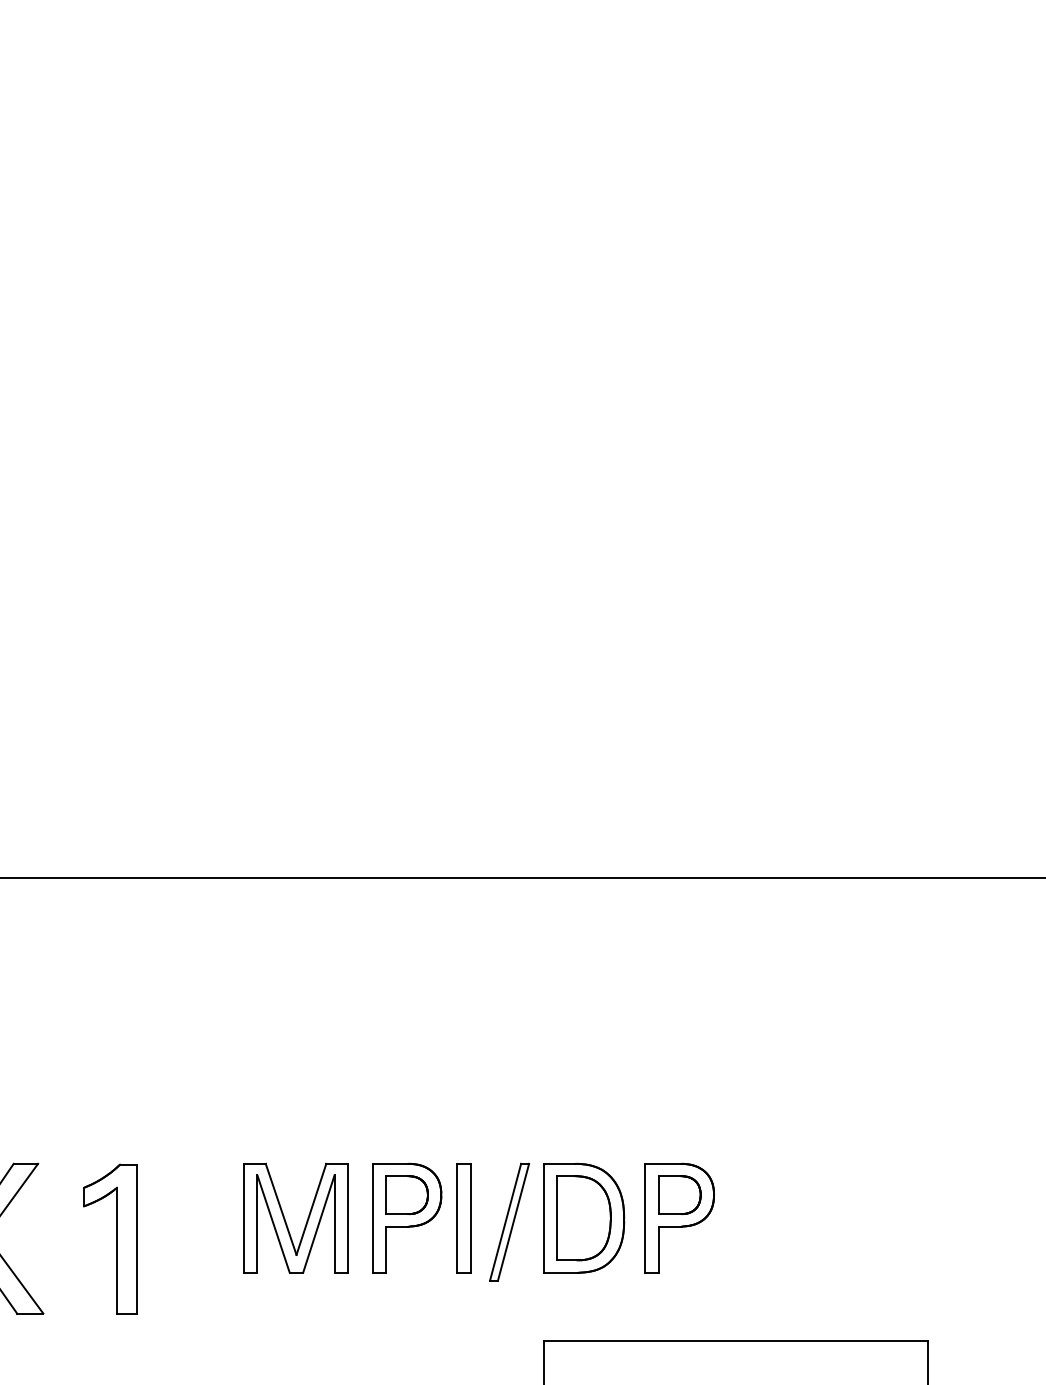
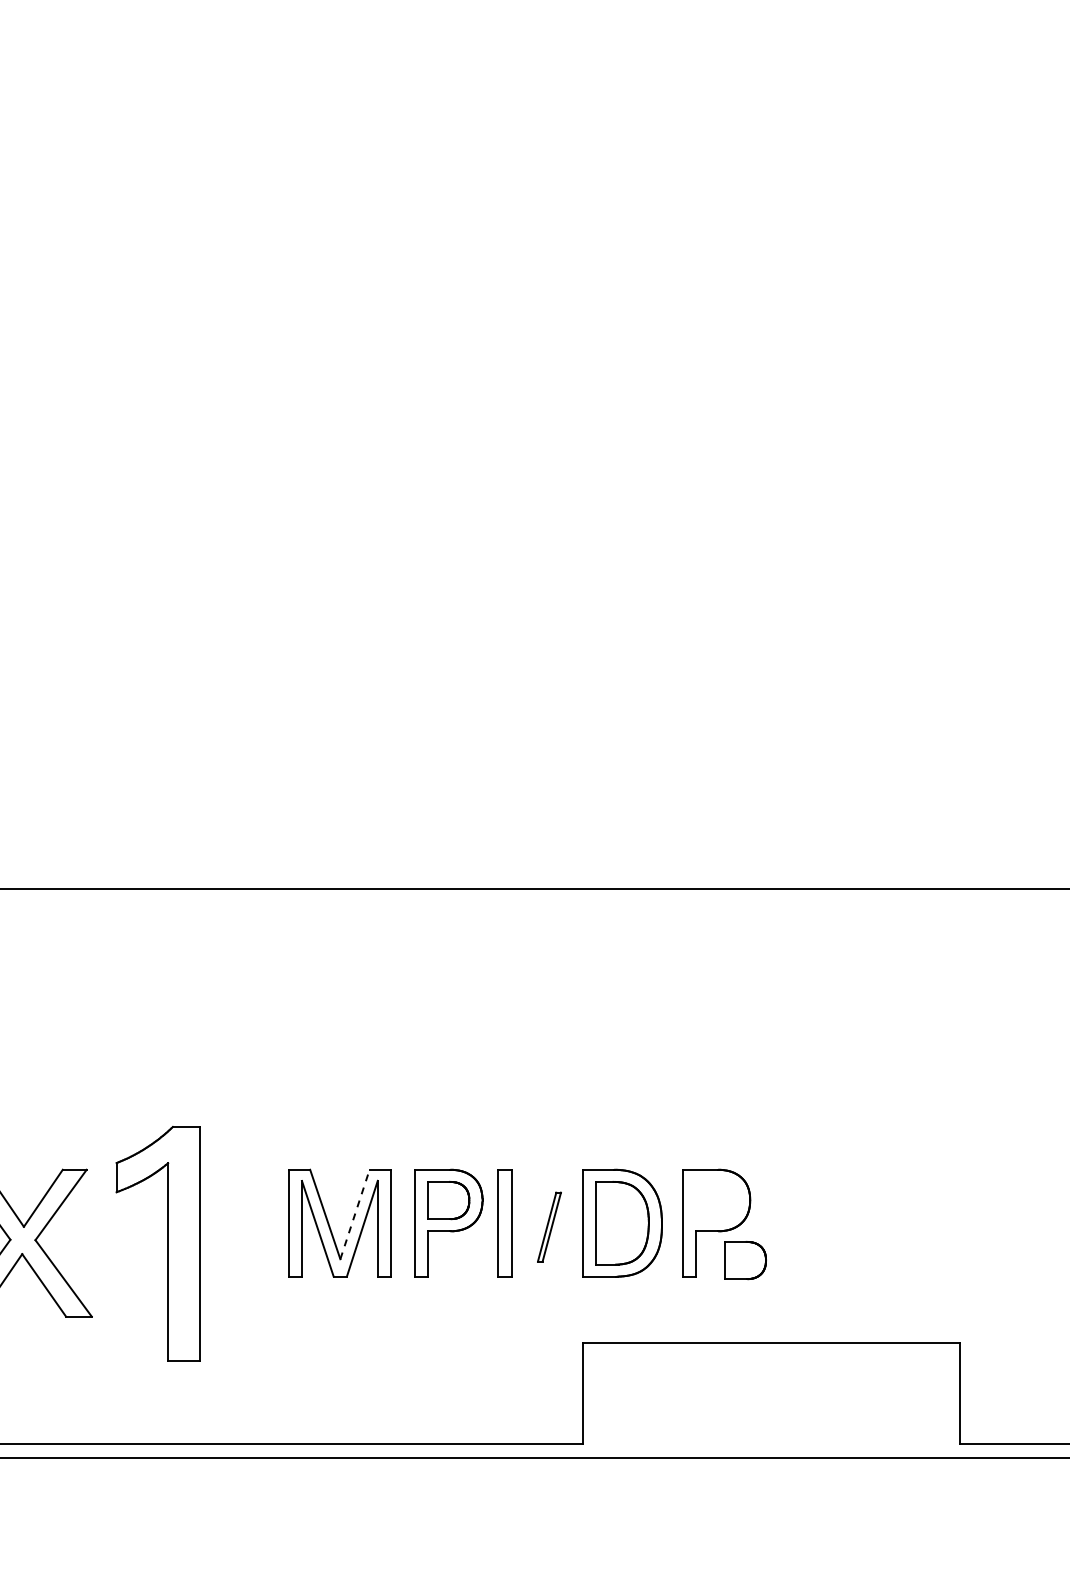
part: (679, 1195) -> (745, 1260), moved
line: (311, 1209) -> (355, 1214), solid -> dashed
part: (509, 1221) -> (549, 1226), size x0.6
part: (110, 1238) -> (157, 1243), size x1.6

